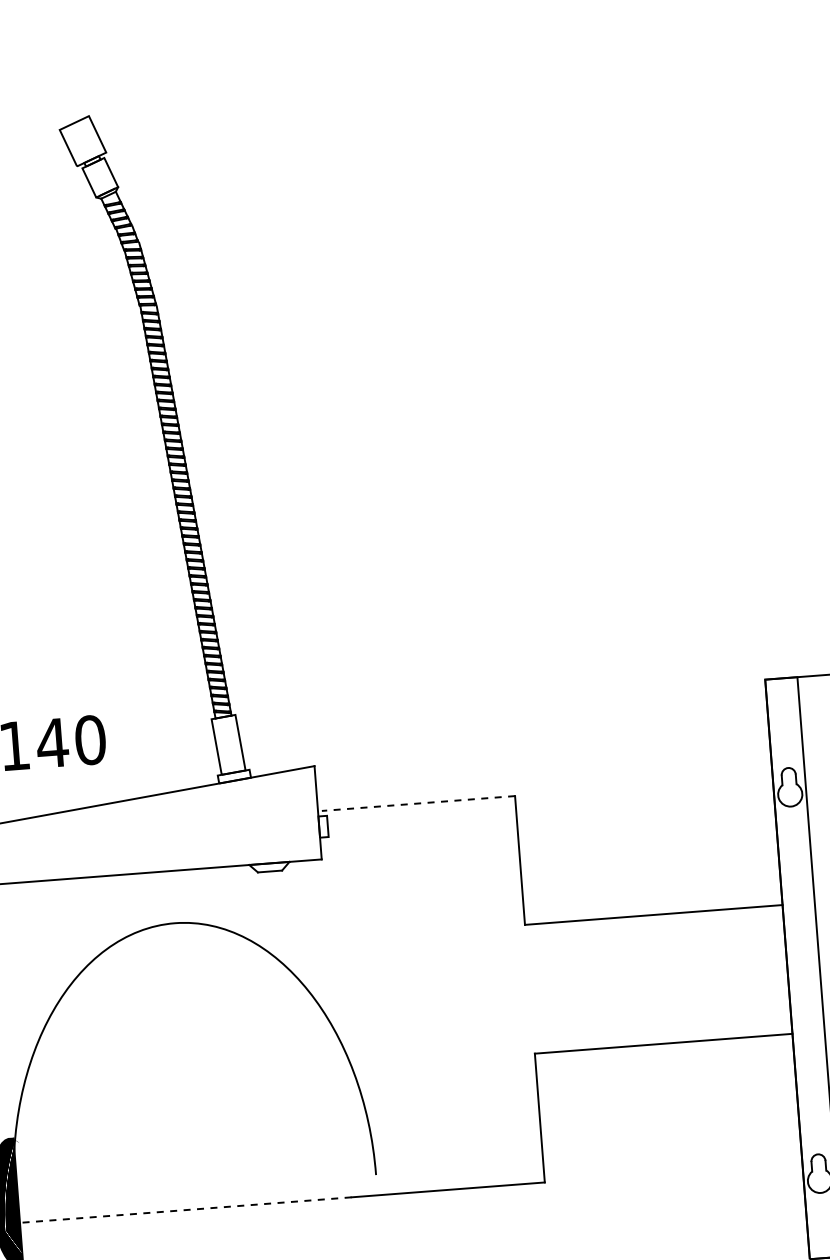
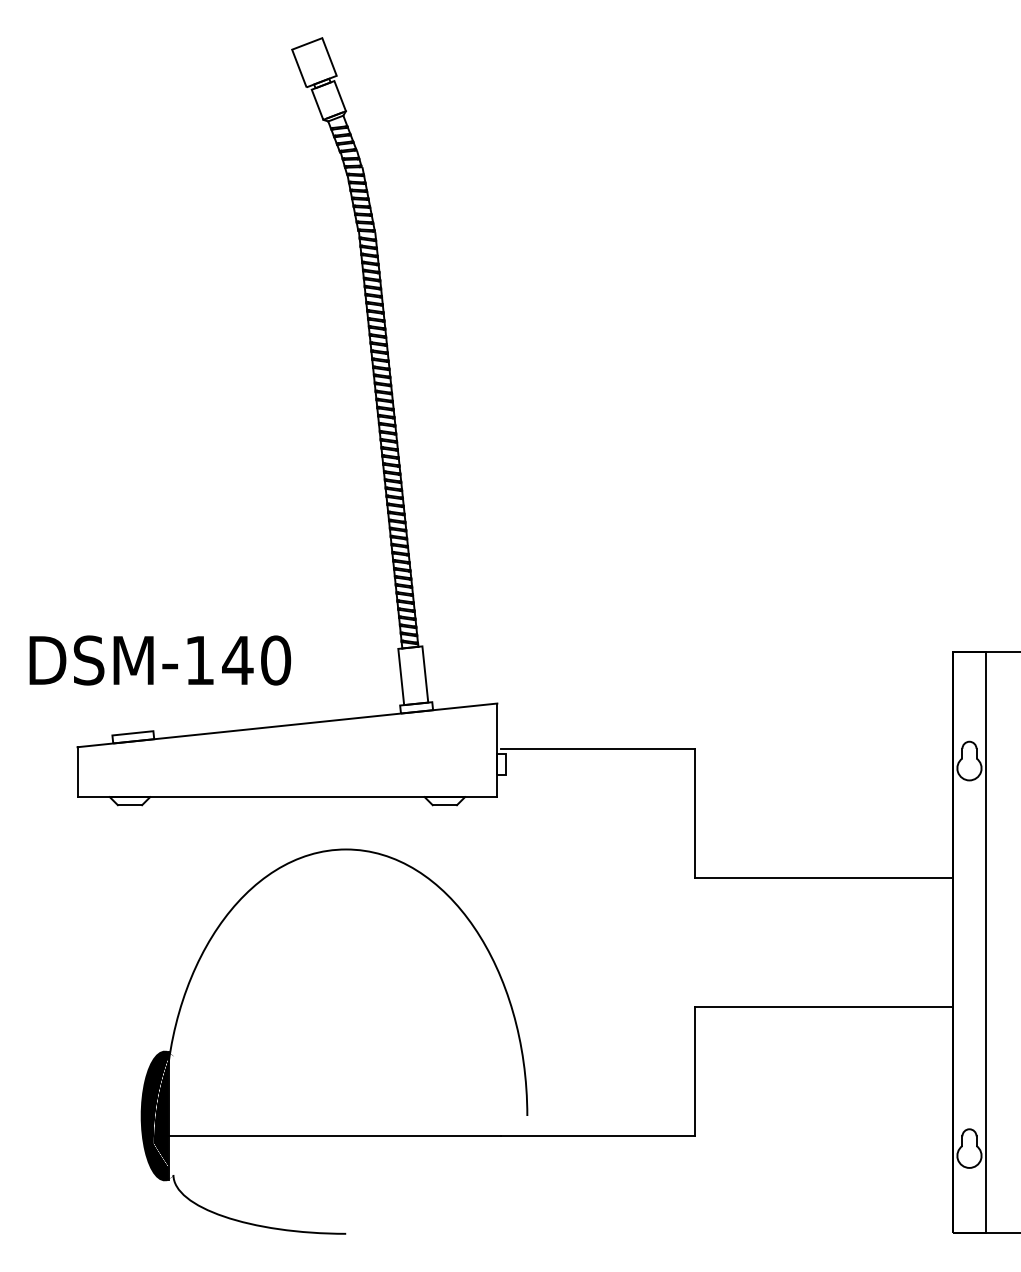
line: (418, 803) -> (598, 748), dashed -> solid
line: (185, 1210) -> (334, 1136), dashed -> solid

